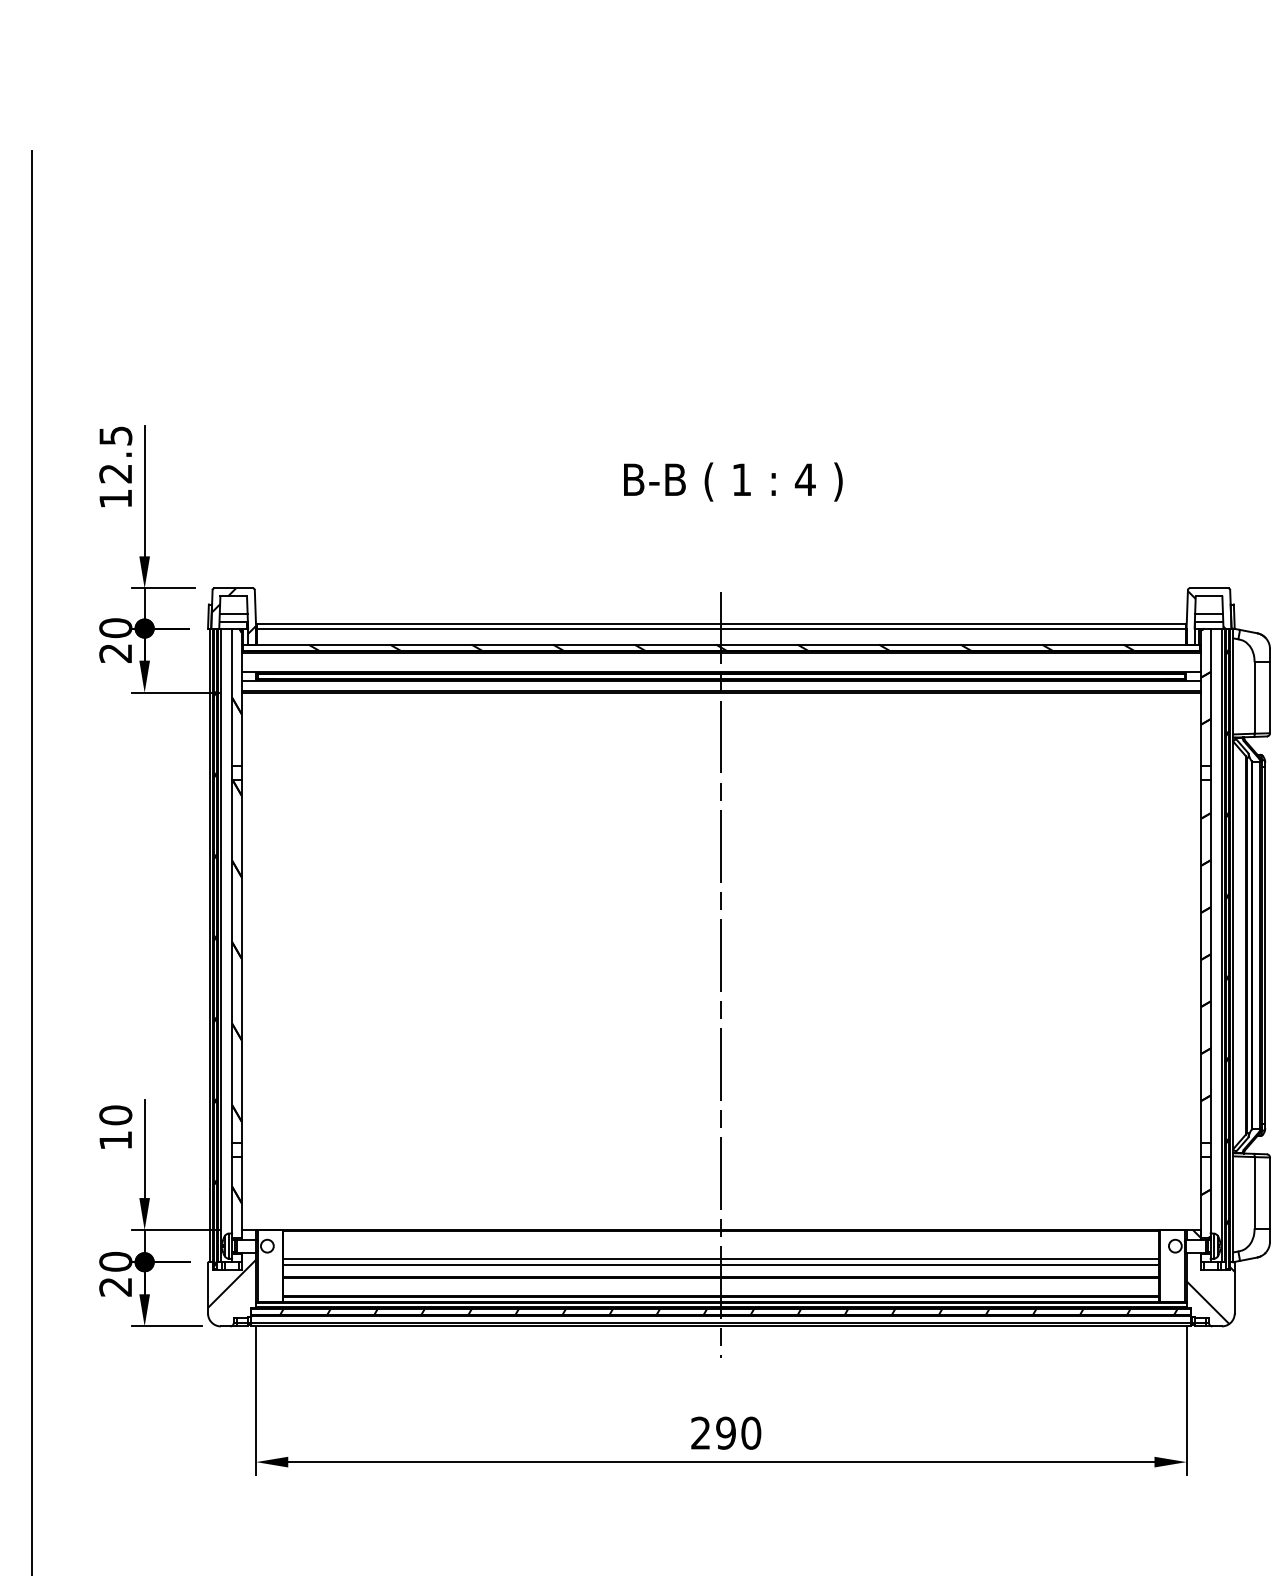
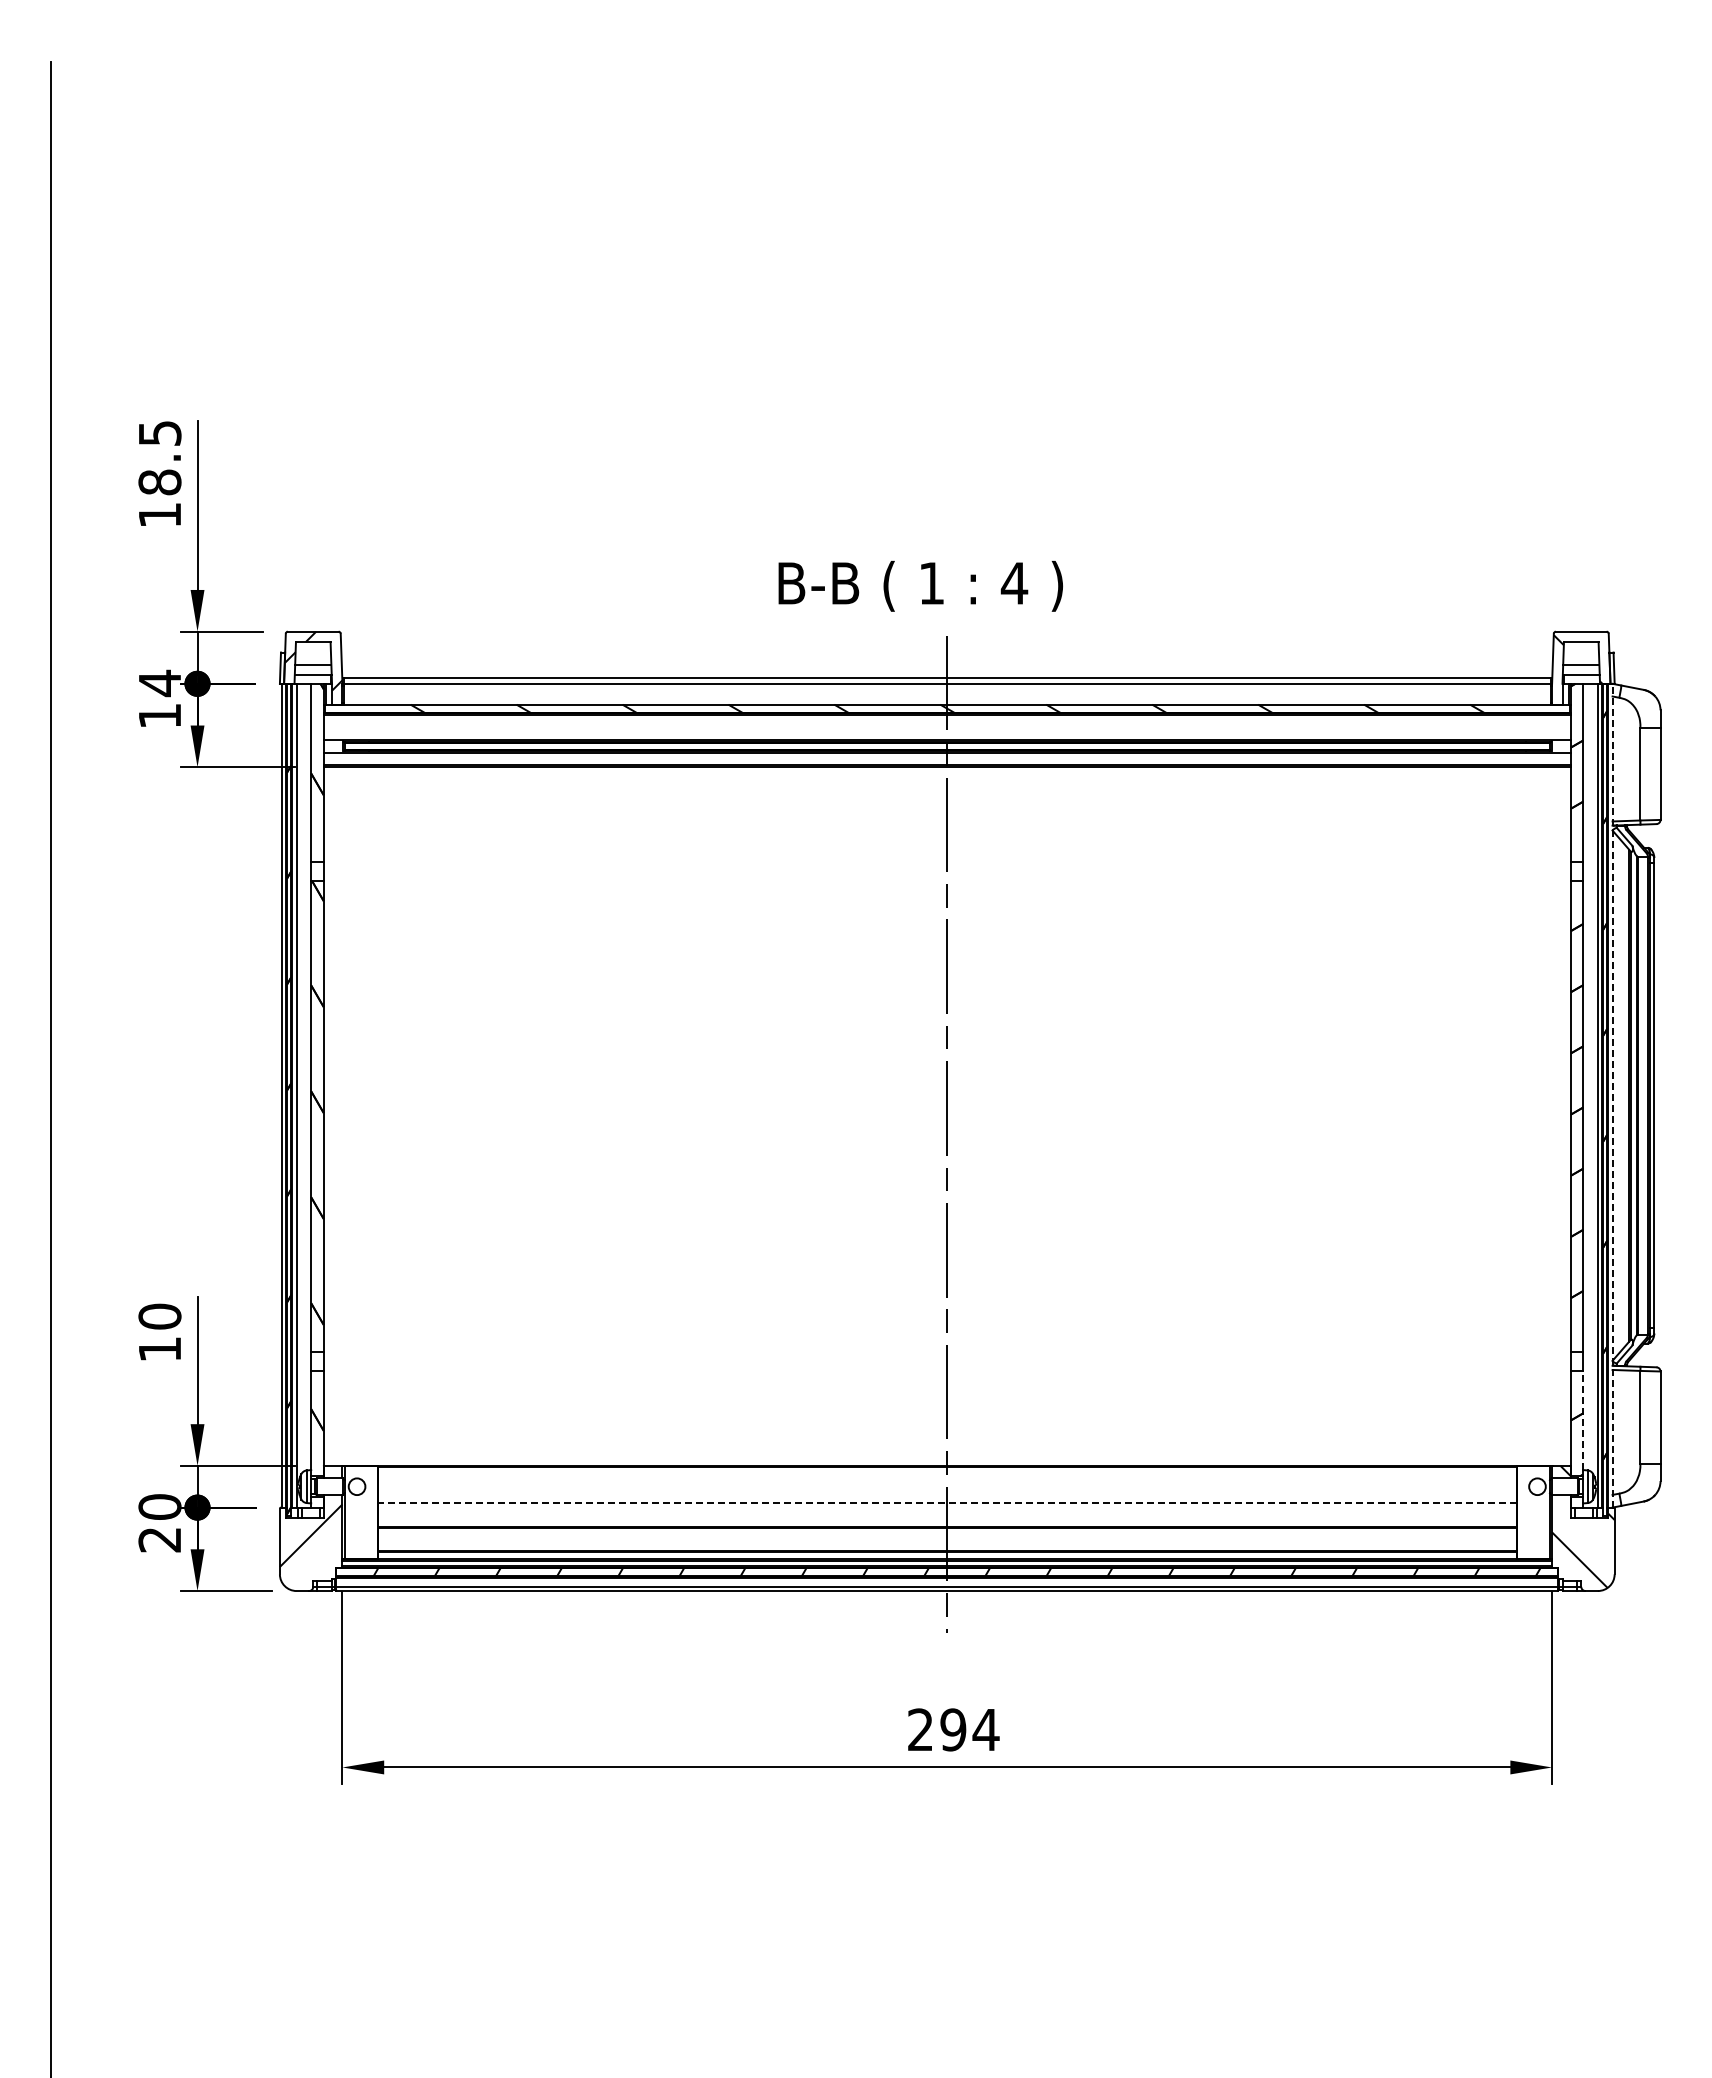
text: (115, 473) -> (159, 482), 12.5 -> 18.5
text: (733, 482) -> (920, 586), moved
text: (115, 639) -> (159, 698), 20 -> 14
line: (1233, 945) -> (1612, 1095), solid -> dashed
line: (1210, 1195) -> (1583, 1420), solid -> dashed
line: (720, 1259) -> (946, 1503), solid -> dashed
line: (720, 1265) -> (946, 1511), removed
text: (750, 1432) -> (985, 1729), 290 -> 294

